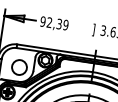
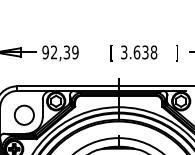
text: (93, 29) -> (111, 52), ] -> [

